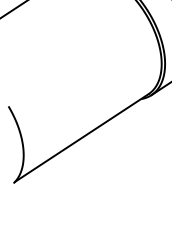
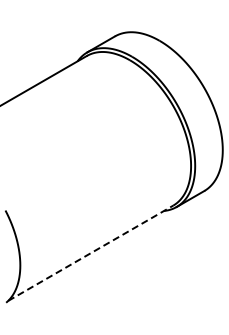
line: (82, 138) -> (91, 253), solid -> dashed

